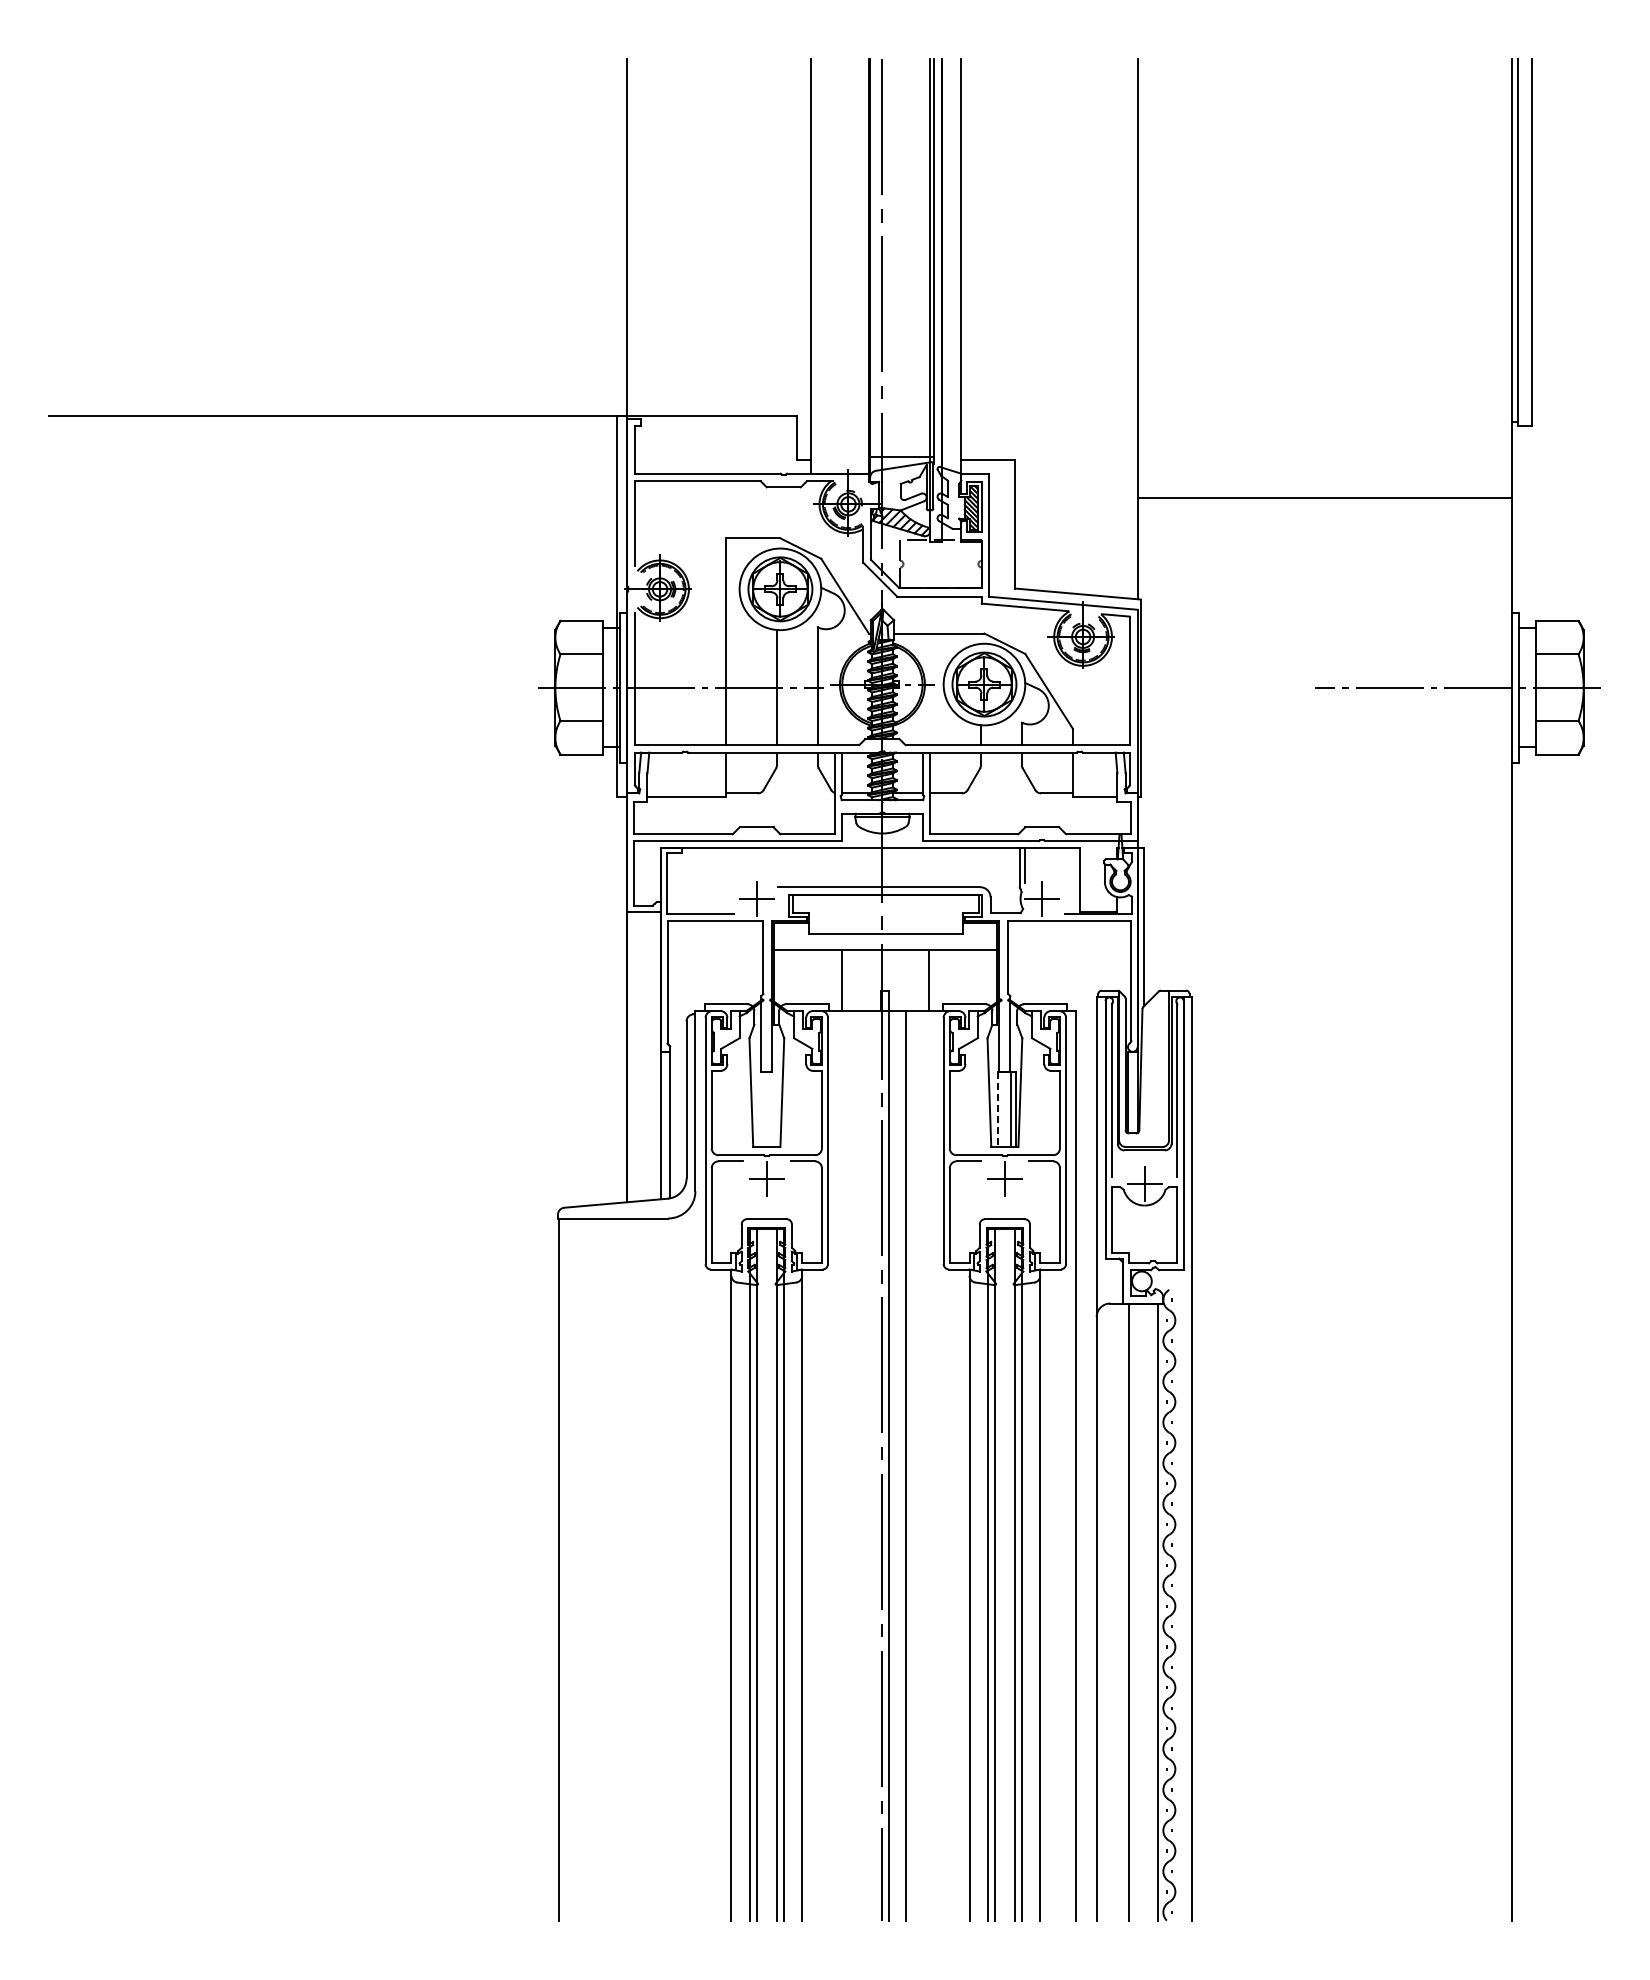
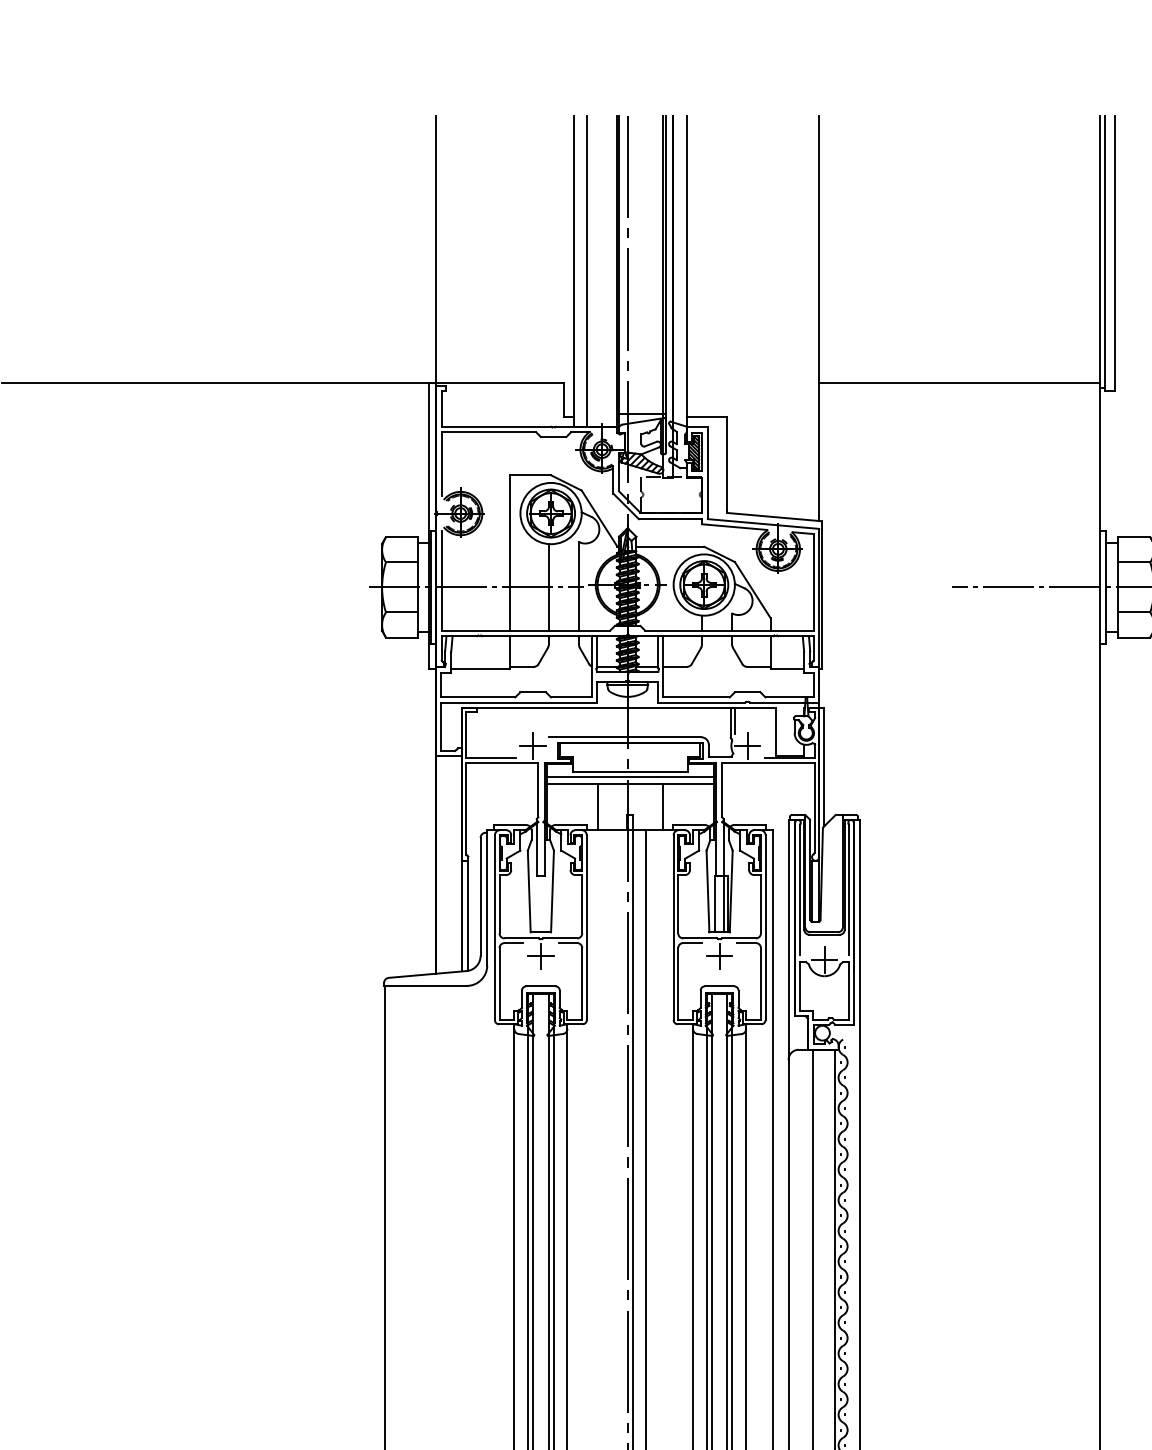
line: (828, 266) -> (587, 271), added
line: (1324, 497) -> (959, 383), moved
line: (885, 940) -> (629, 777), added
line: (998, 1110) -> (714, 904), dashed -> solid

